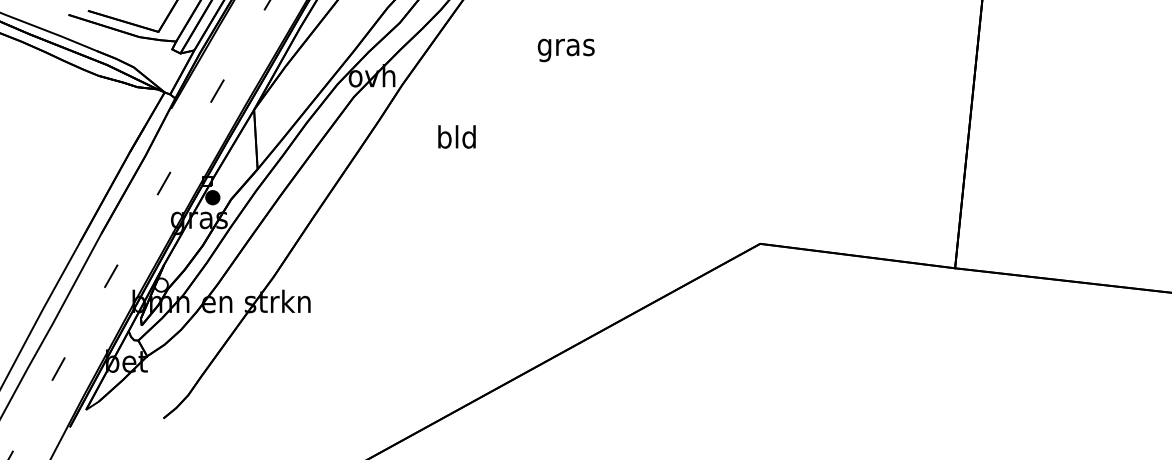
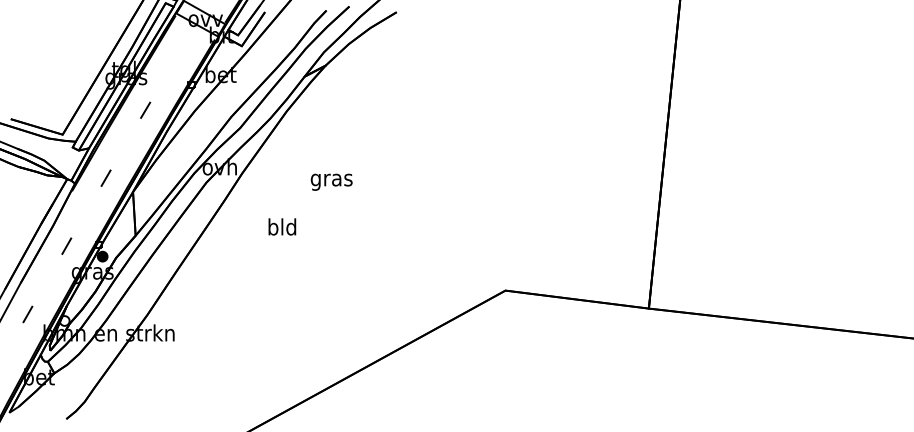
text: (565, 49) -> (331, 181), moved
text: (457, 136) -> (282, 226), moved

